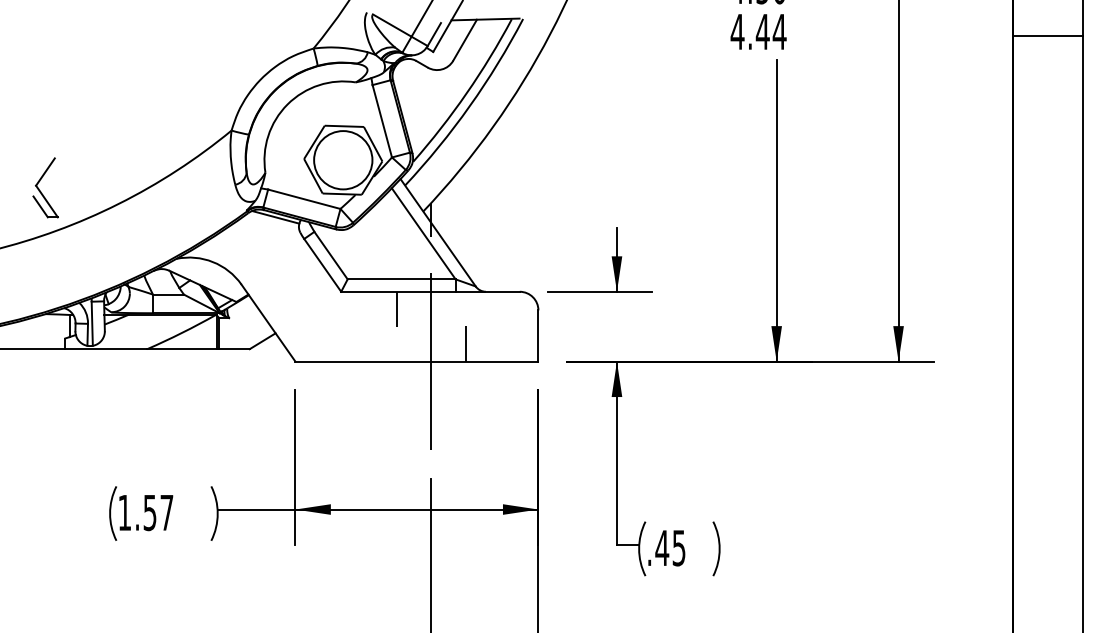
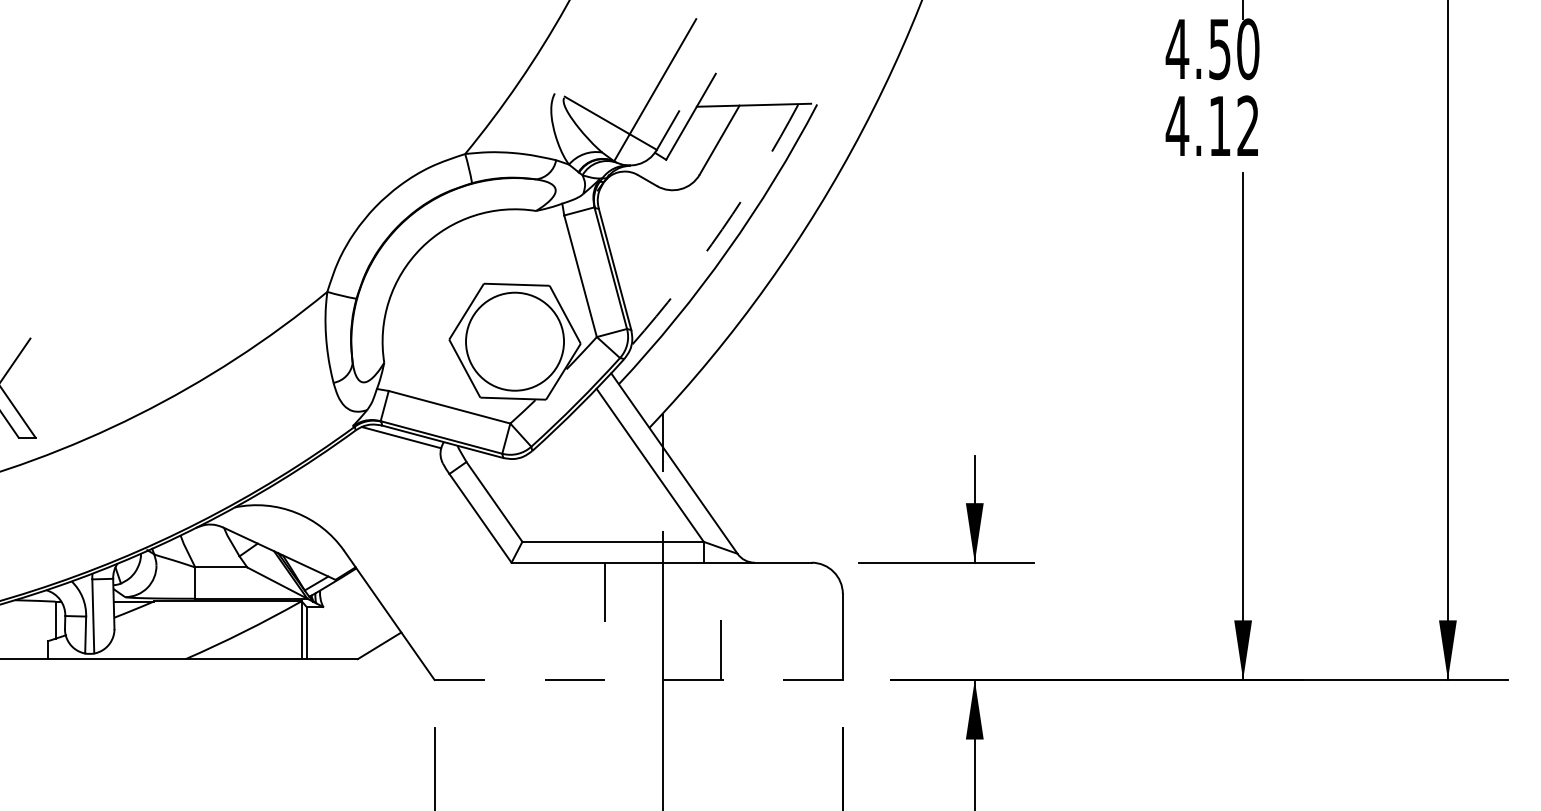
text: (770, 31) -> (1232, 125), 4.44 -> 4.12
arc: (466, 93) -> (722, 229), solid -> dashed
line: (416, 361) -> (638, 679), solid -> dashed

